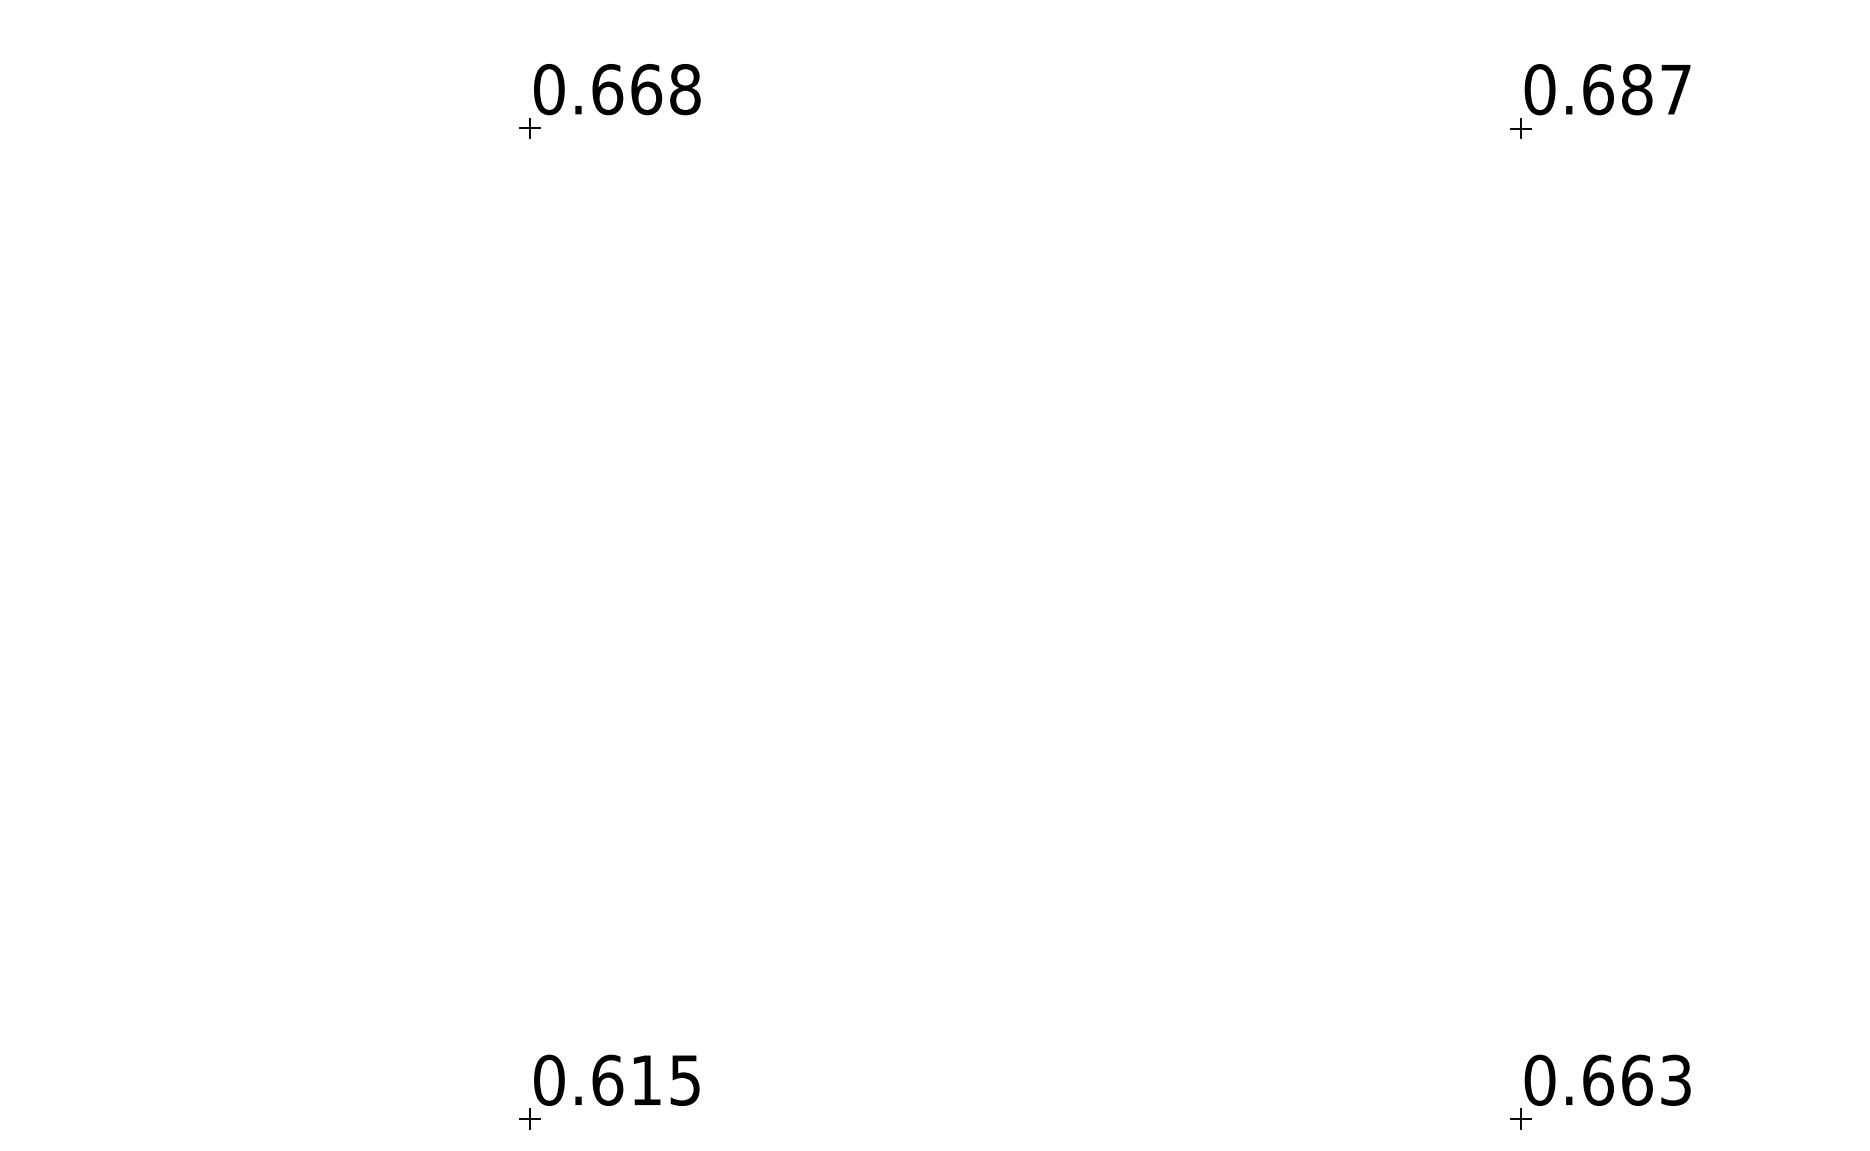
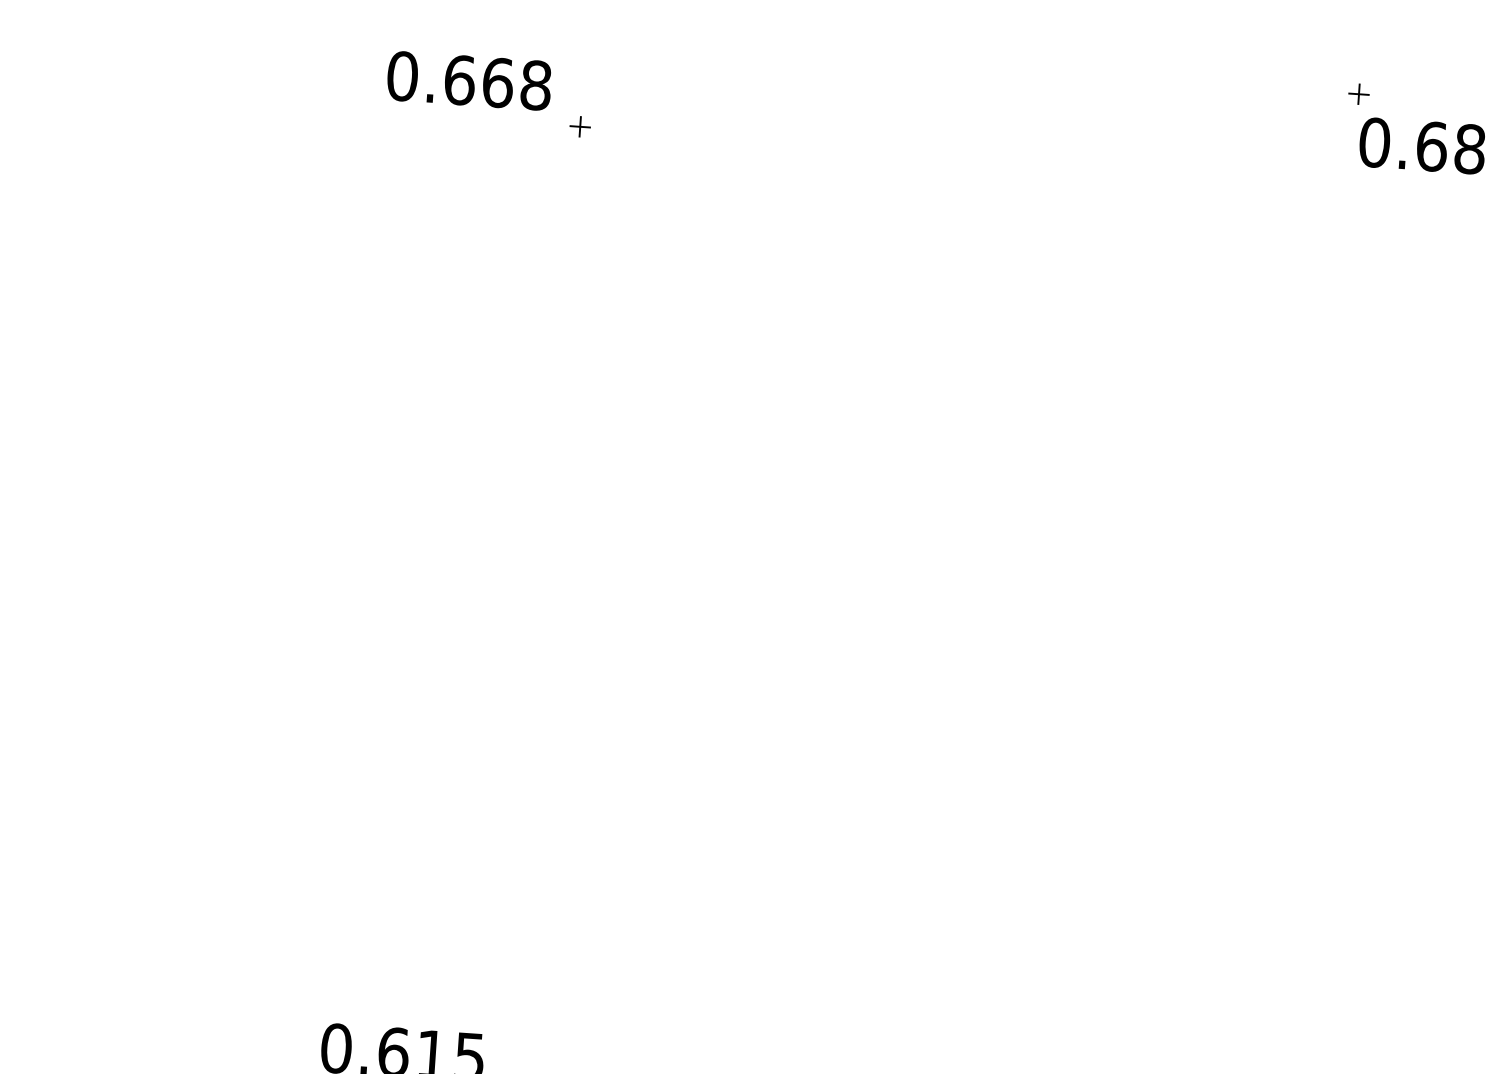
part: (529, 128) -> (579, 126), moved
part: (1520, 128) -> (1358, 94), moved

